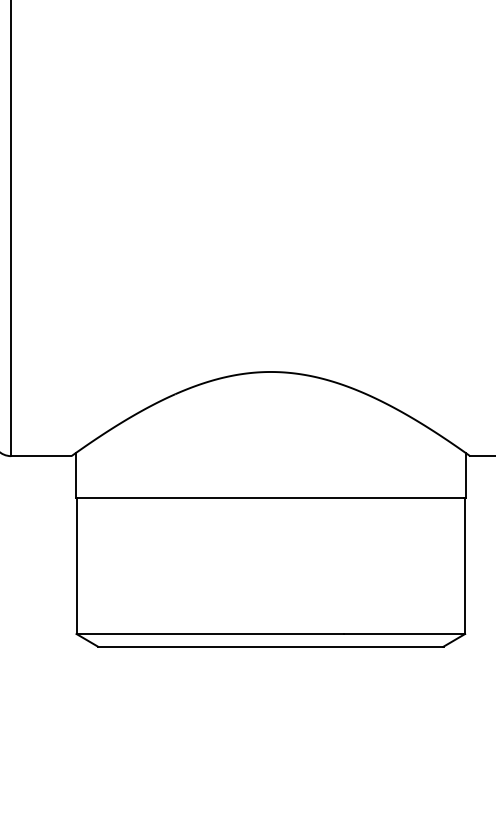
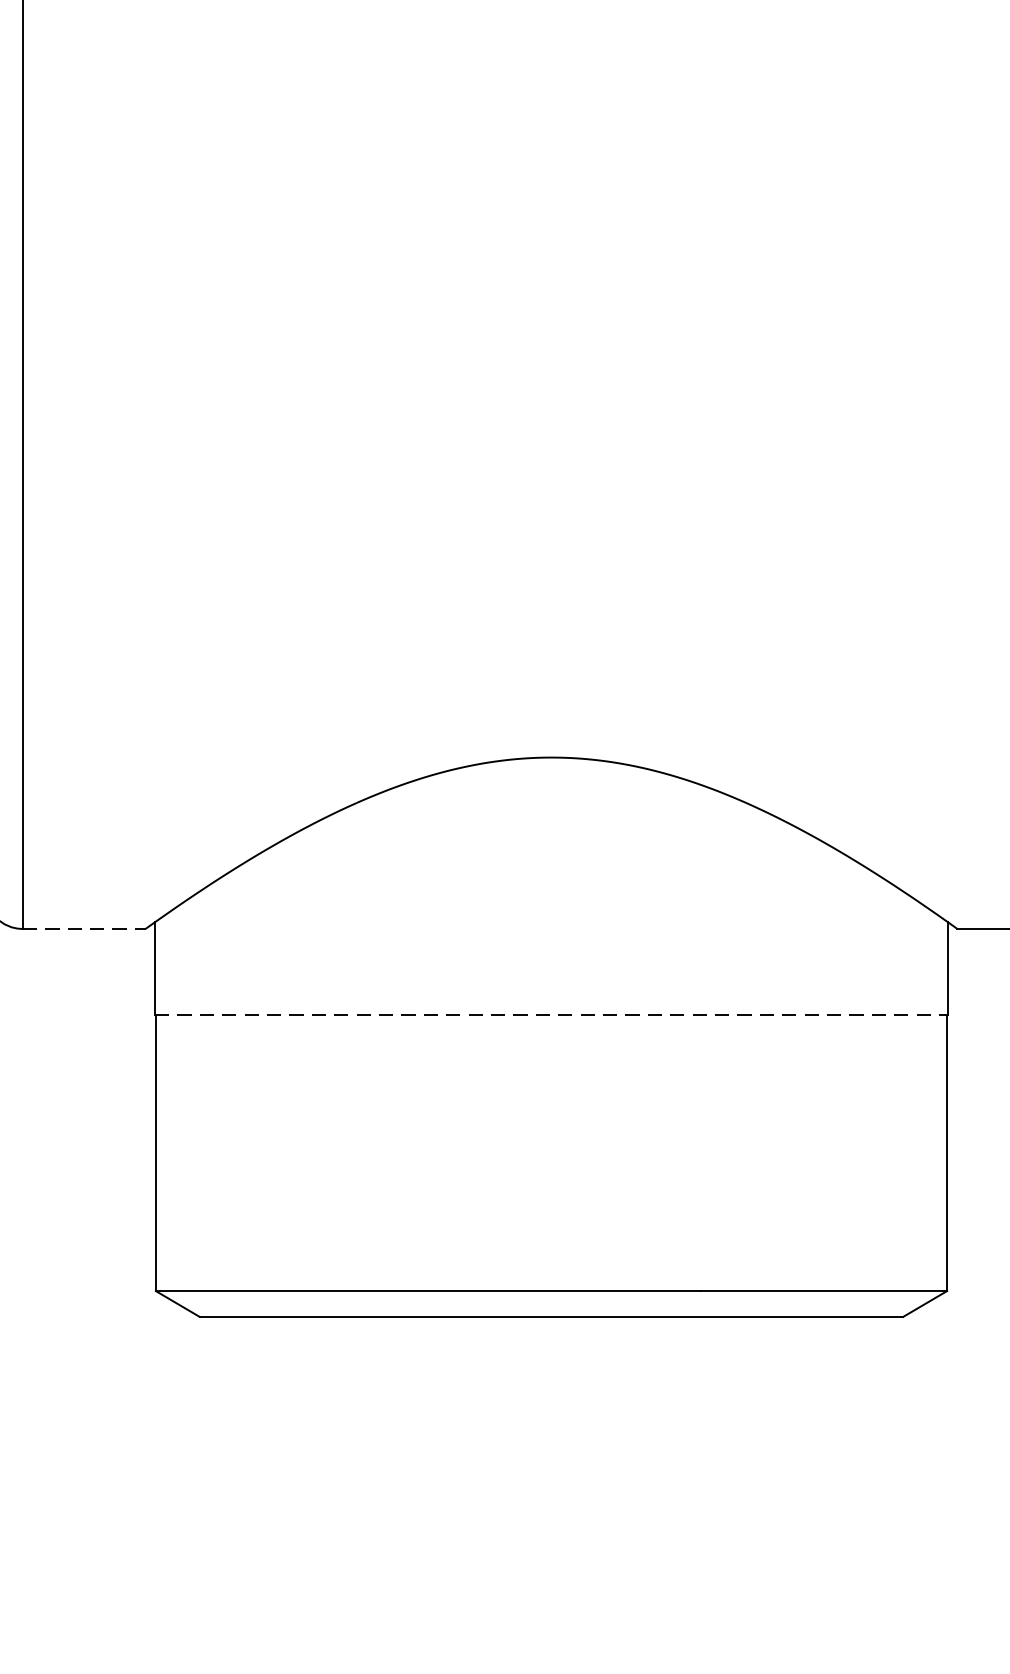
line: (41, 456) -> (84, 929), solid -> dashed
line: (270, 498) -> (550, 1015), solid -> dashed

